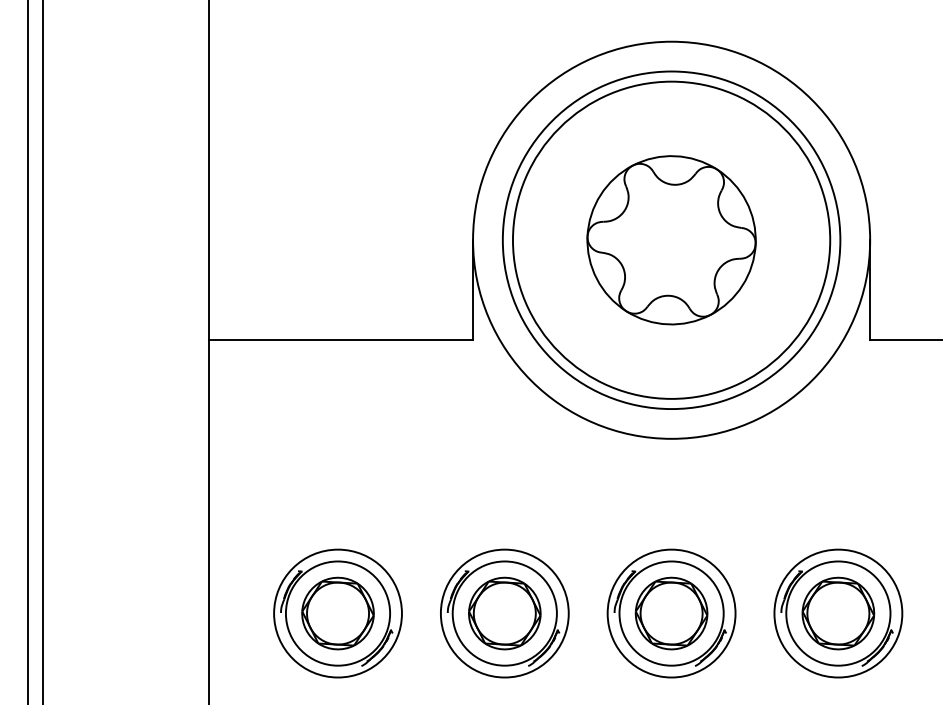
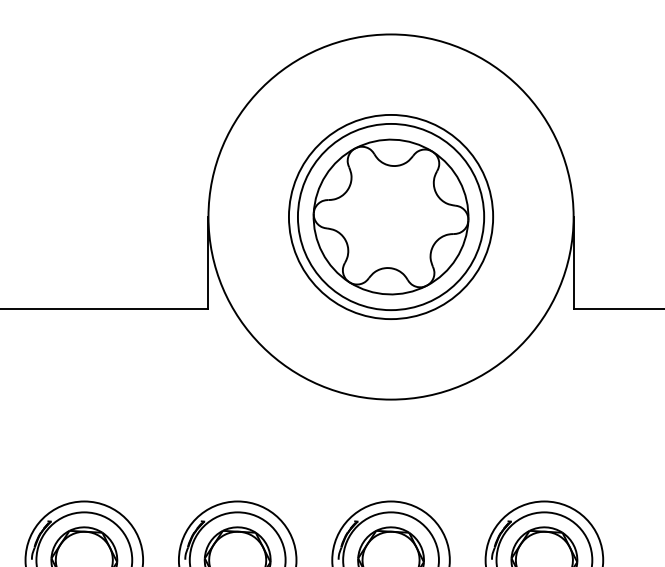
circle: (671, 239) -> (390, 216), size x0.7
circle: (671, 240) -> (390, 217), size x0.6

